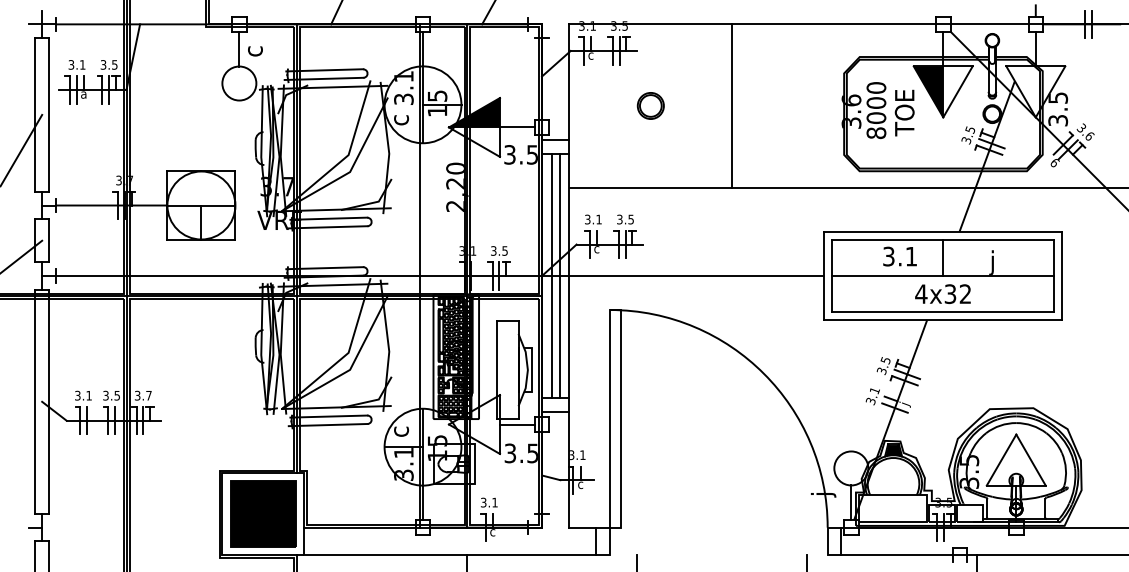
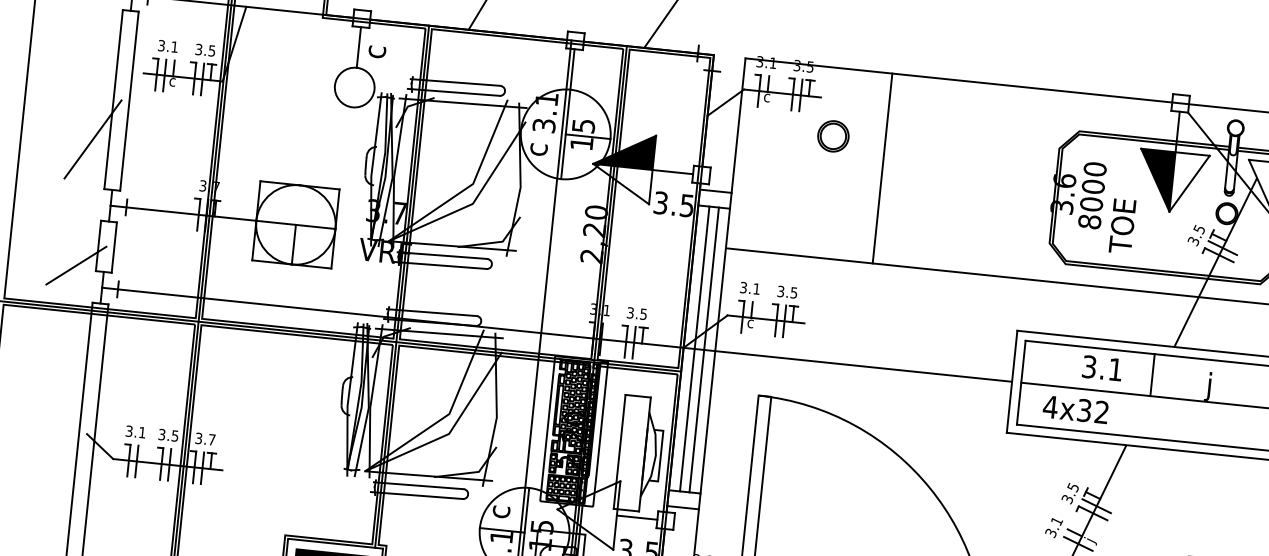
text: (83, 94) -> (172, 81), a -> c
part: (650, 105) -> (833, 135), moved
line: (732, 105) -> (882, 167), moved
text: (904, 112) -> (1122, 225), moved
text: (942, 293) -> (1075, 408), moved

